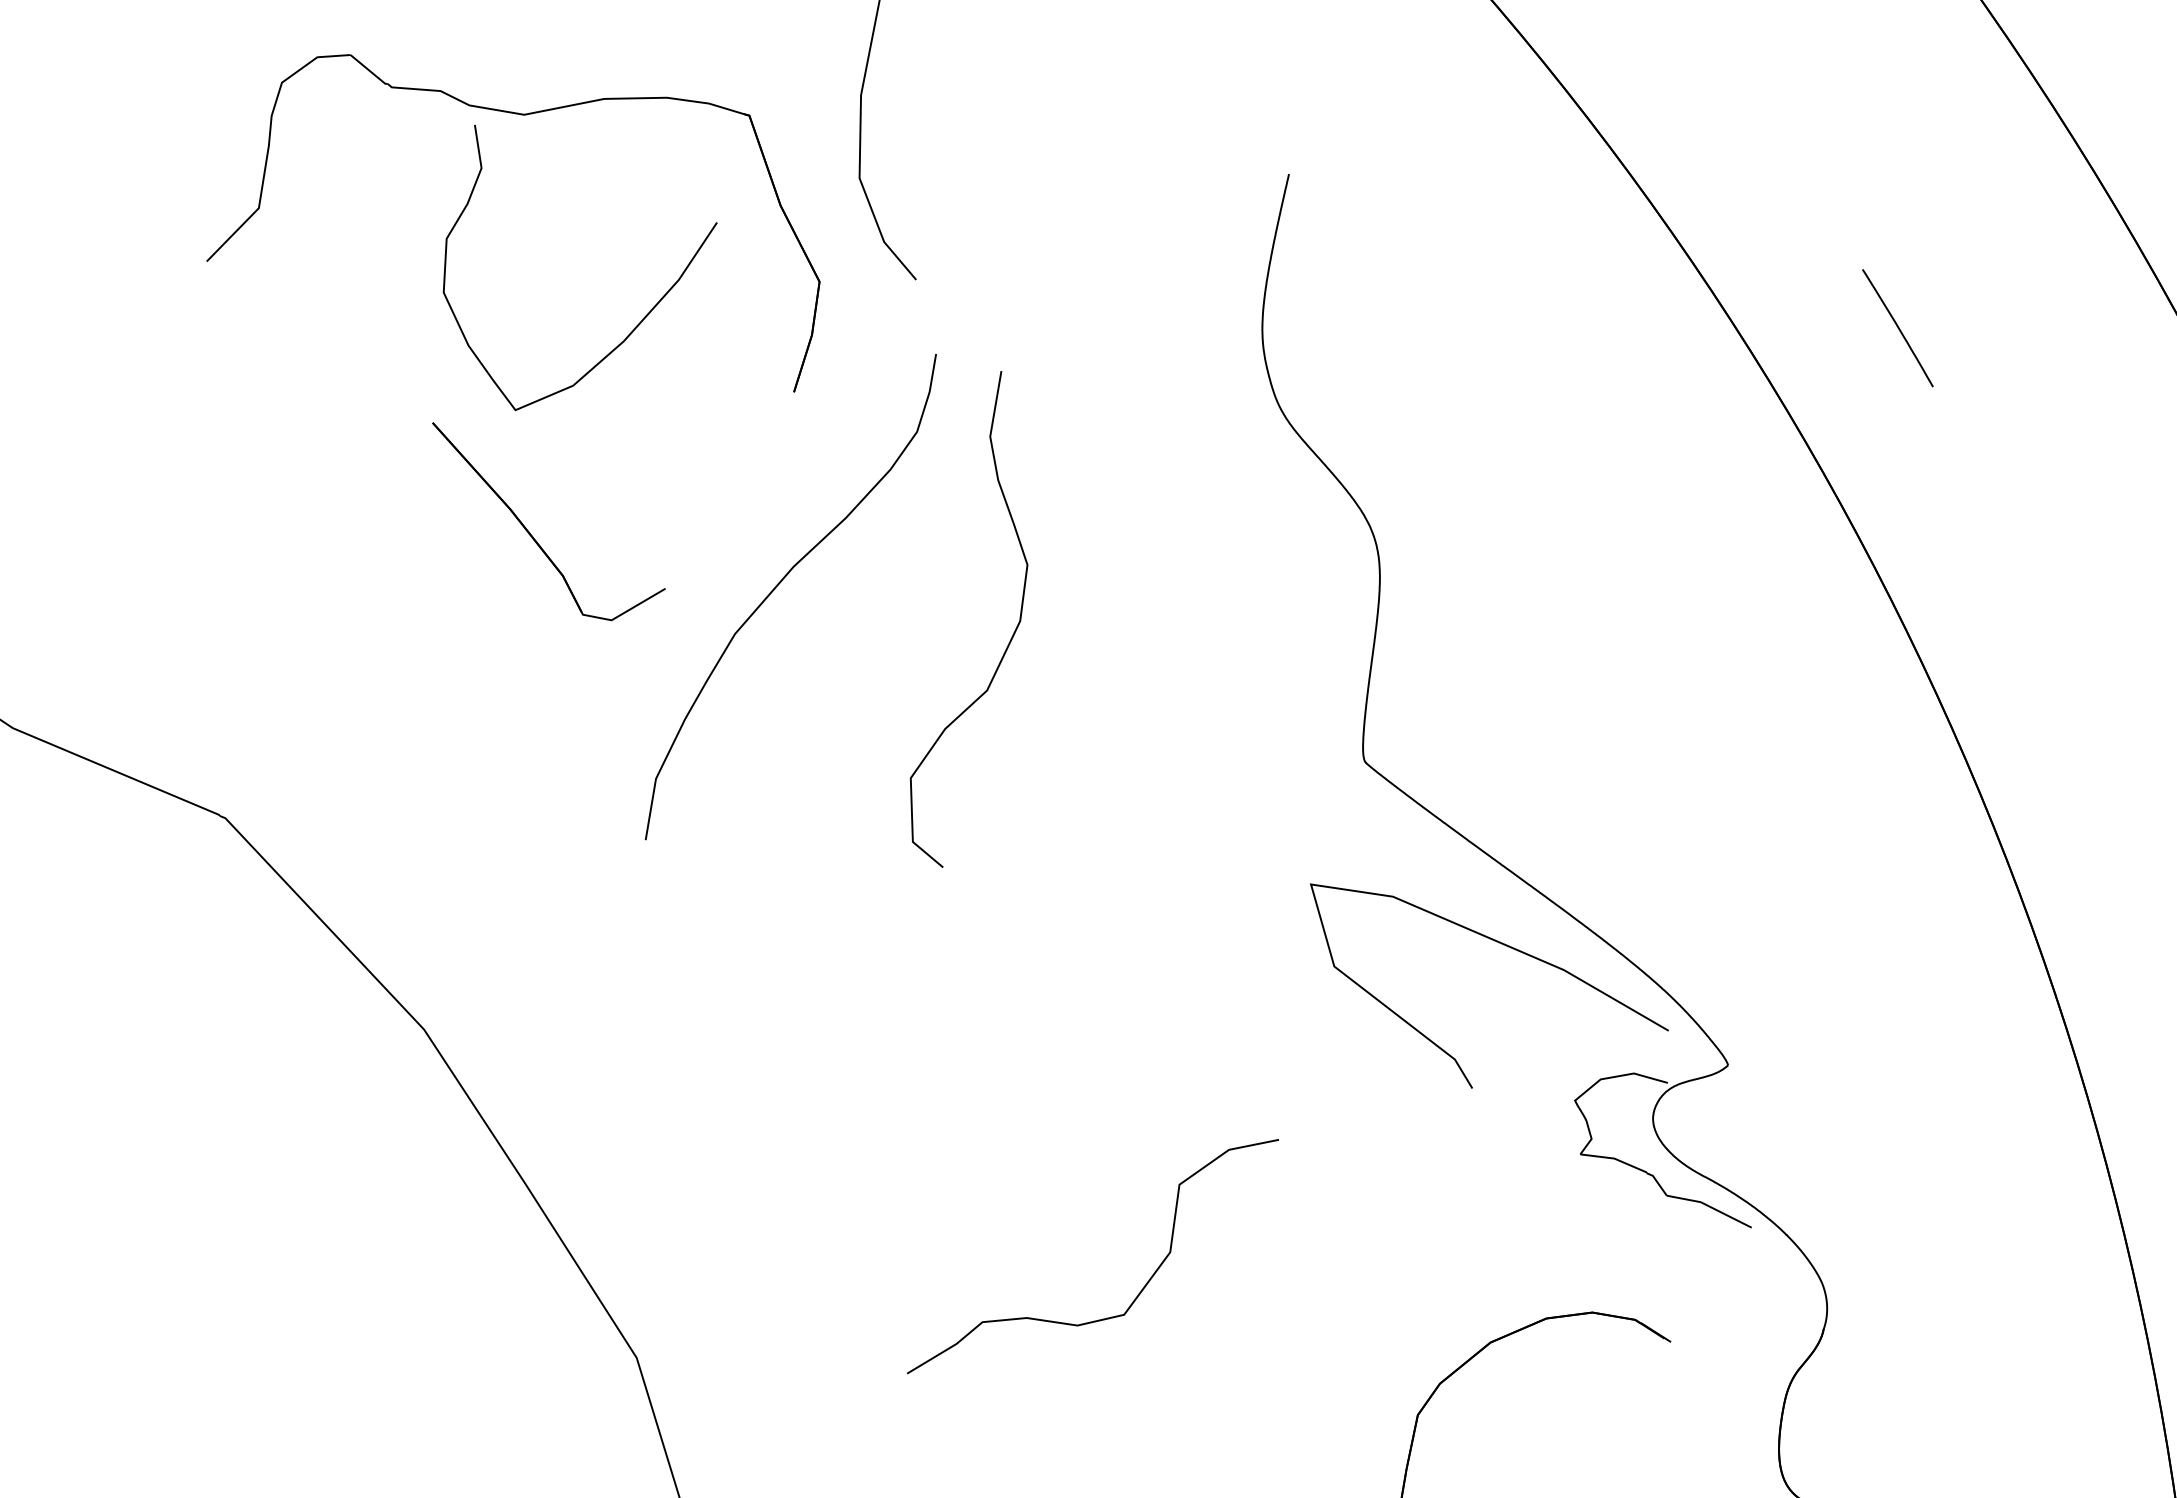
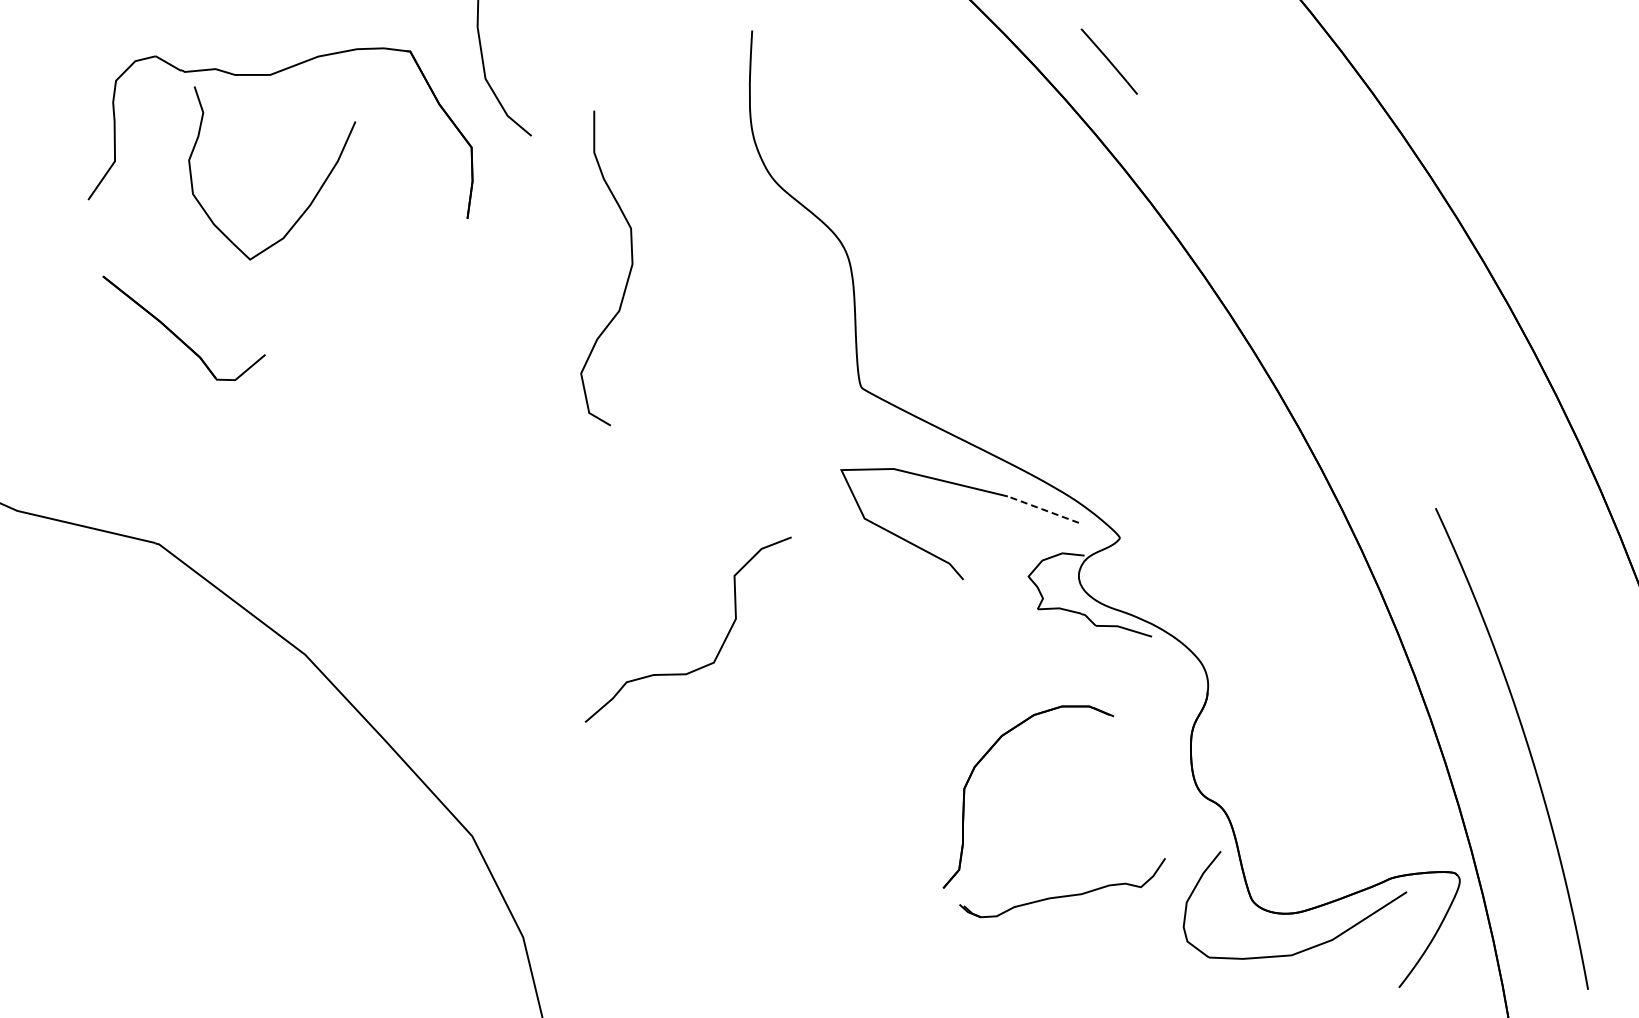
line: (1896, 327) -> (1108, 61), moved
curve: (628, 332) -> (312, 199), moved
part: (532, 533) -> (176, 334), moved
curve: (778, 586) -> (478, 341), removed
curve: (1011, 636) -> (628, 274), moved
line: (1616, 999) -> (1043, 509), solid -> dashed
curve: (1140, 1290) -> (721, 645), moved

